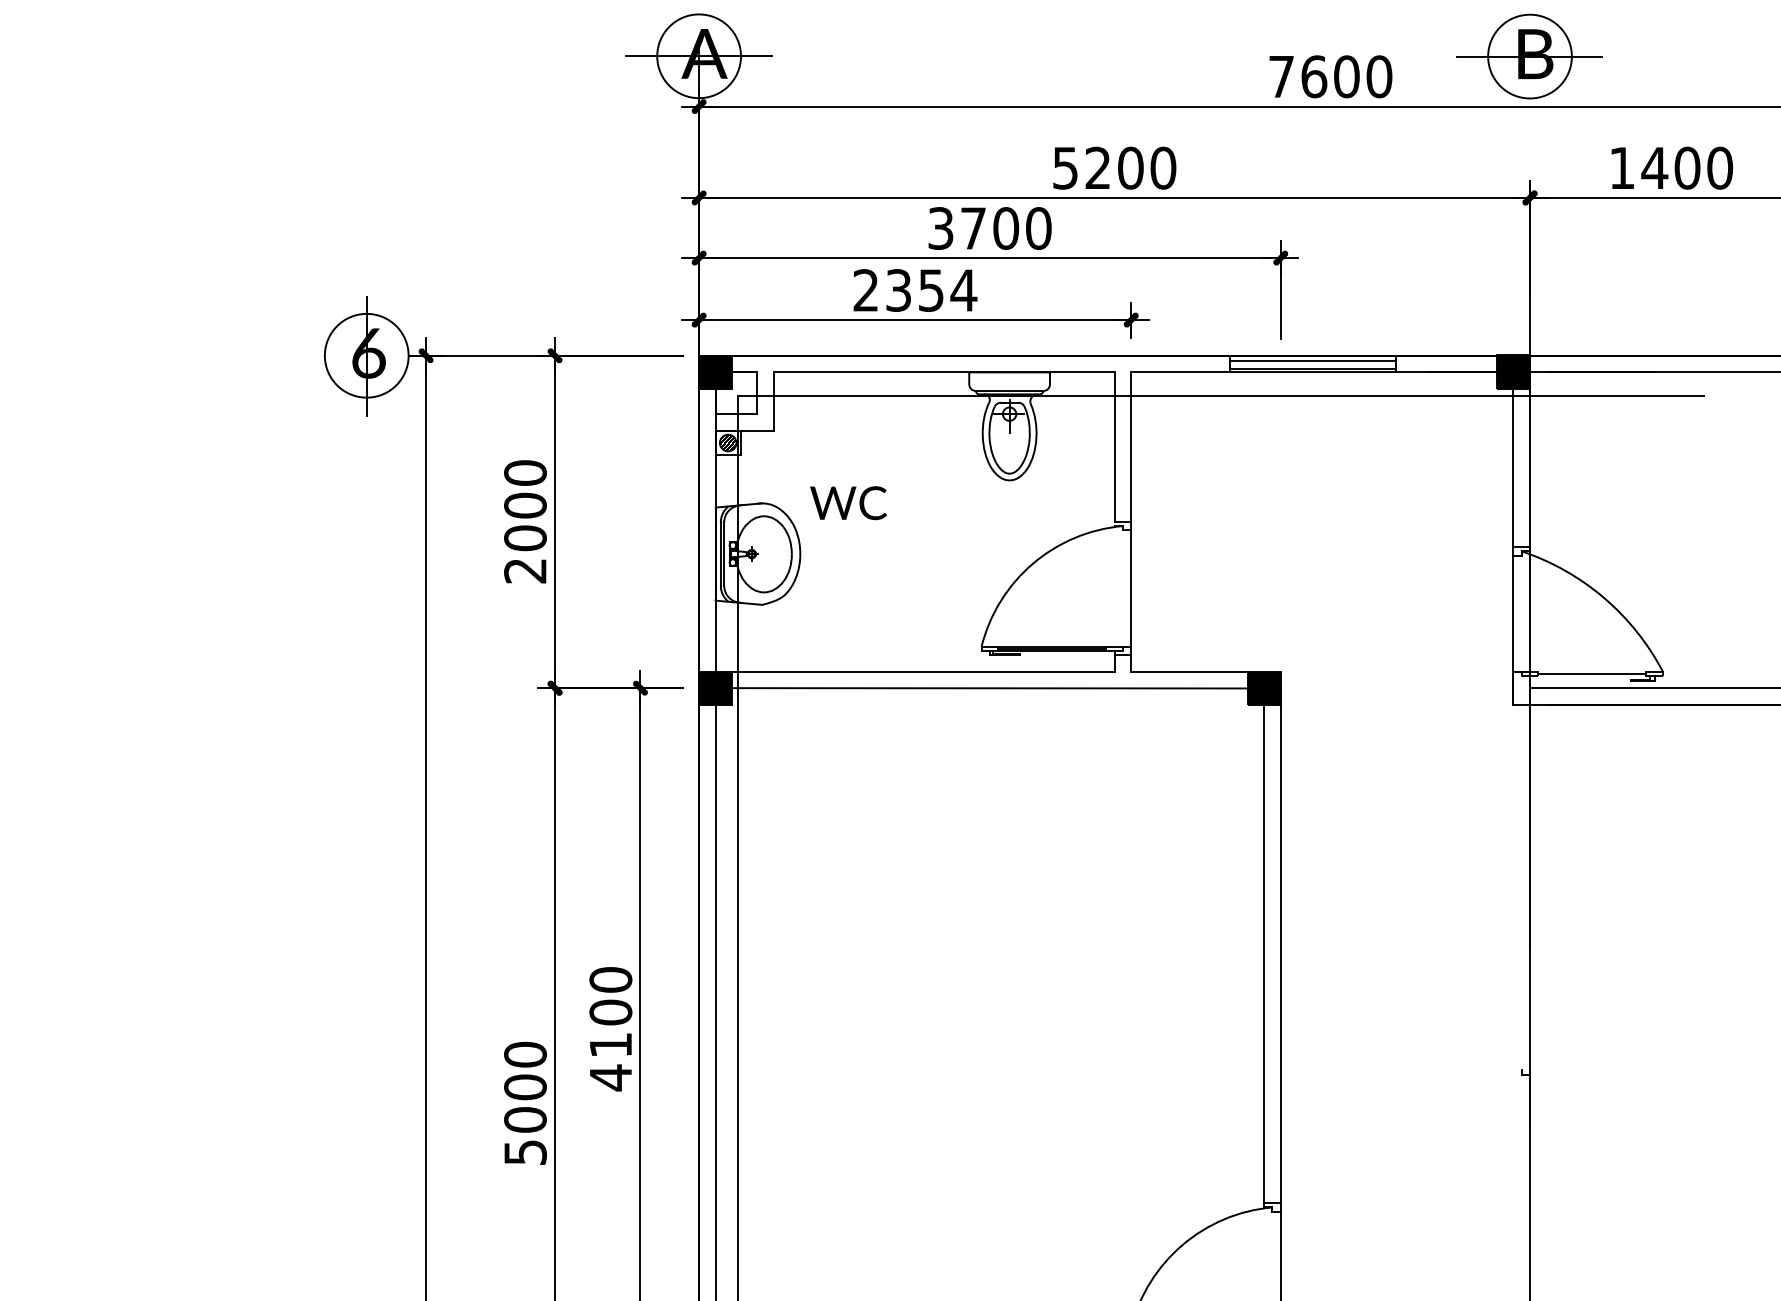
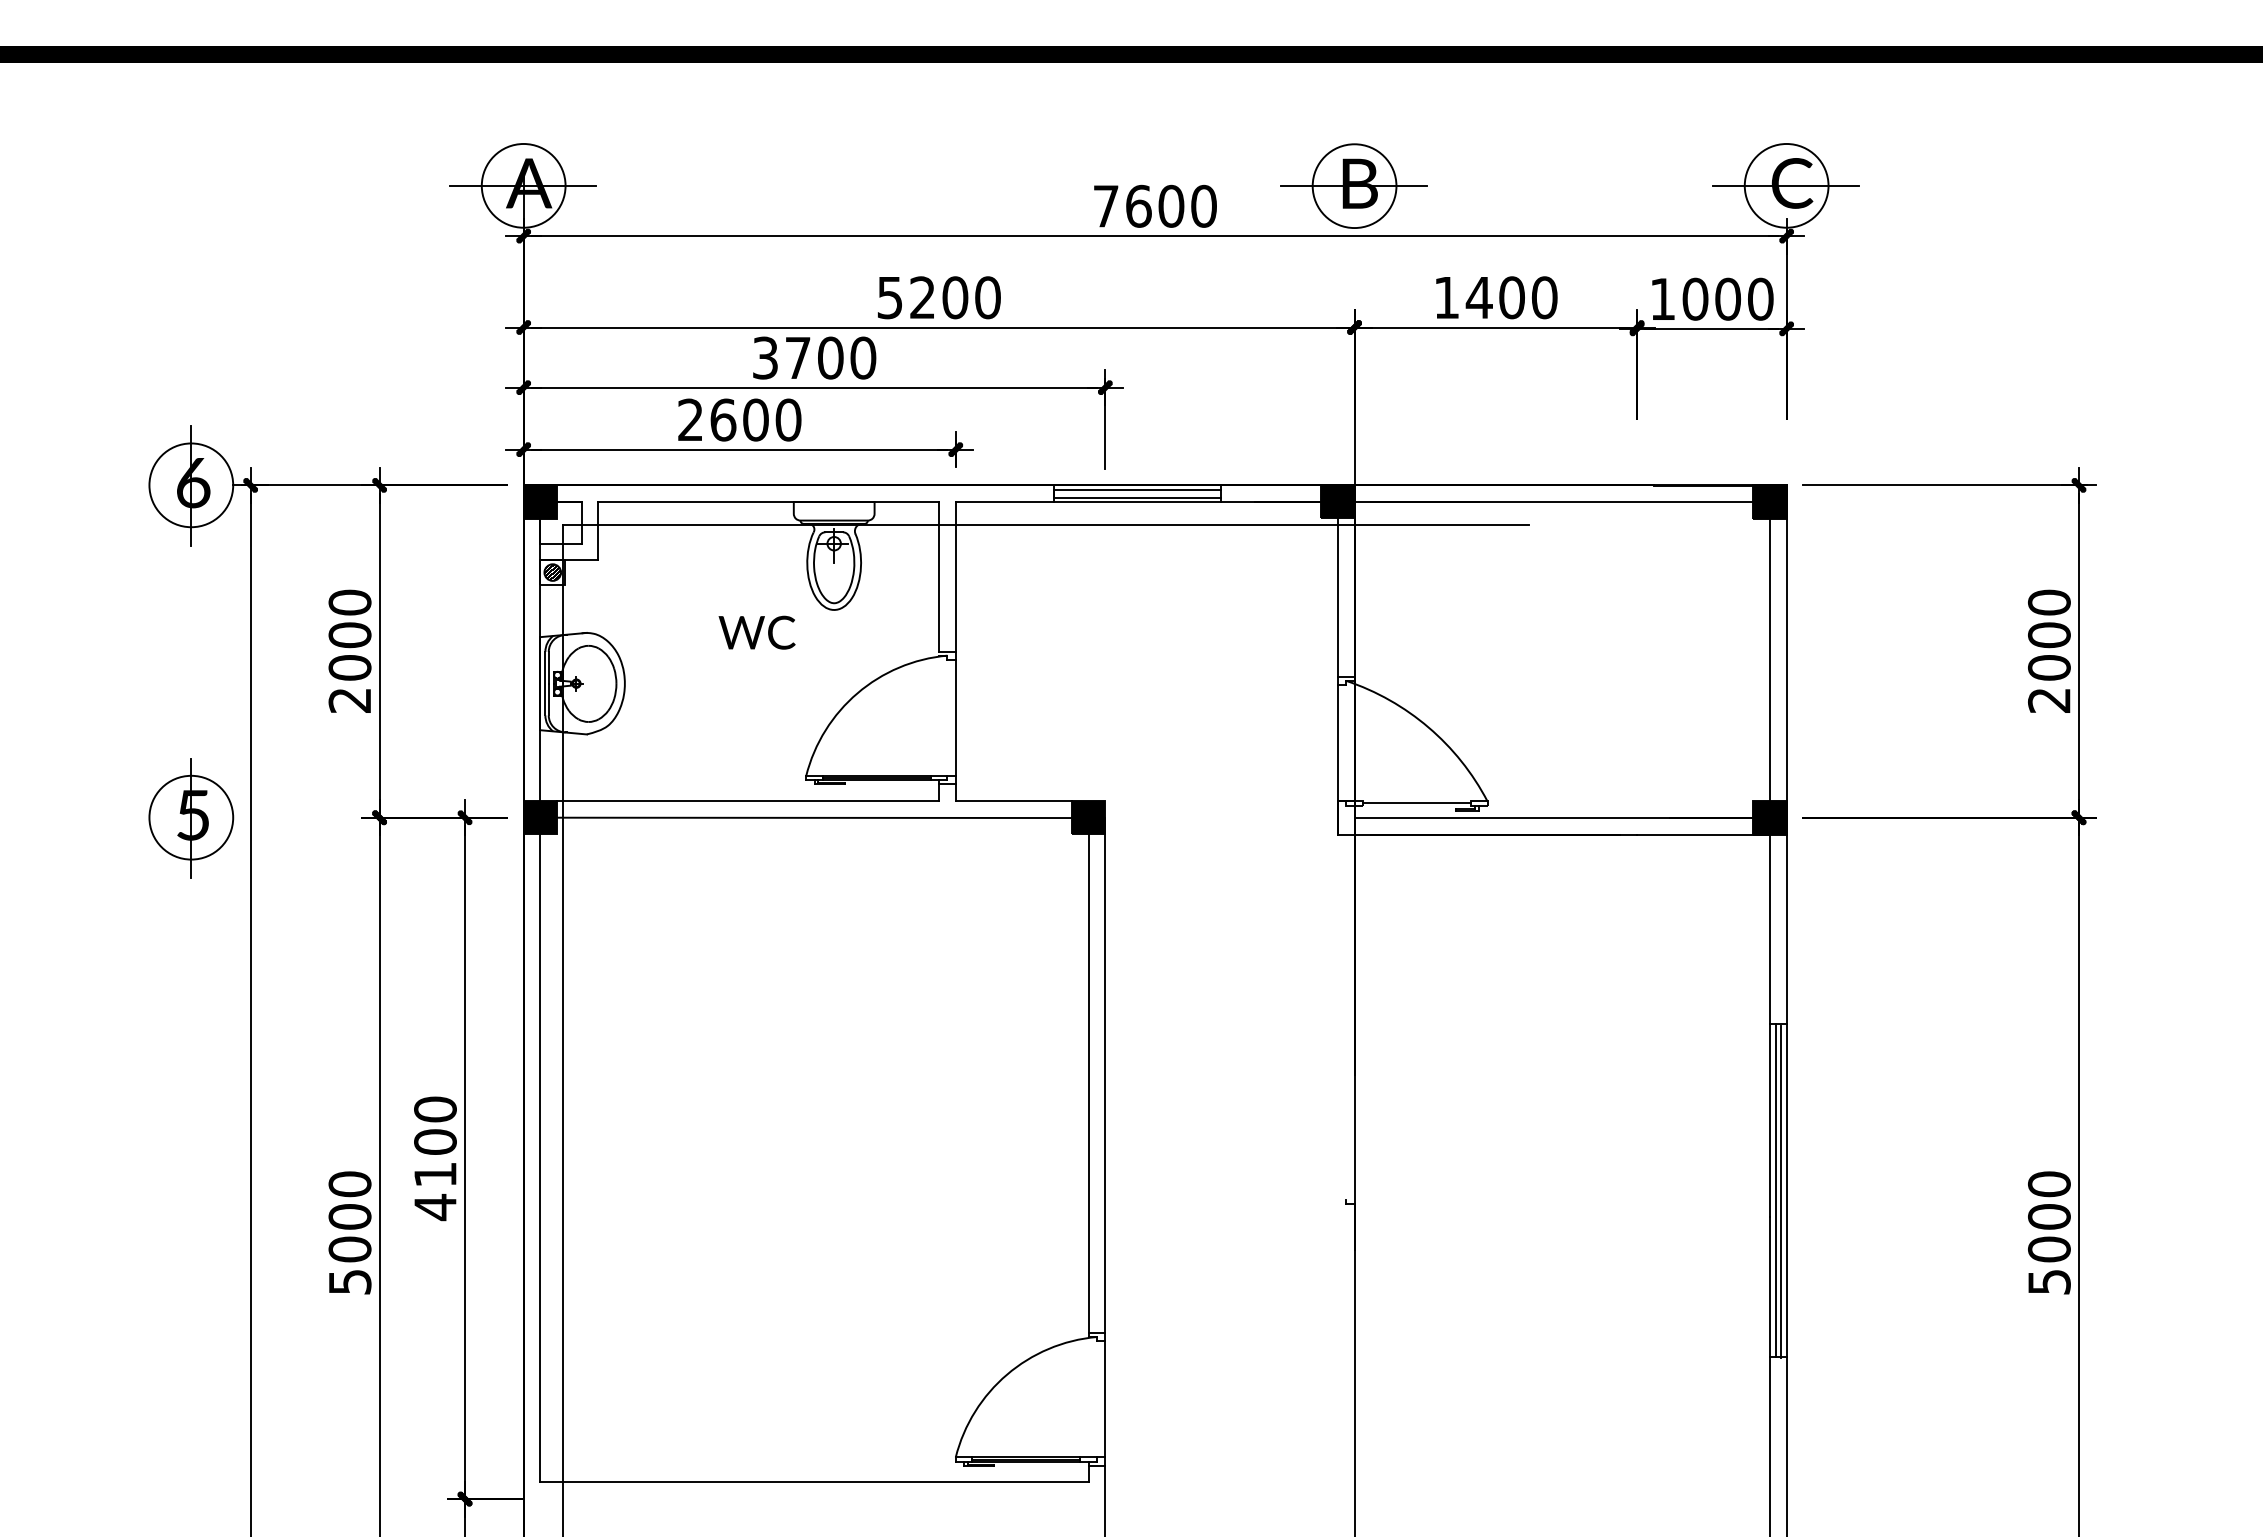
text: (931, 289) -> (756, 419), 2354 -> 2600
text: (847, 502) -> (756, 632), moved
part: (366, 688) -> (191, 818), added

